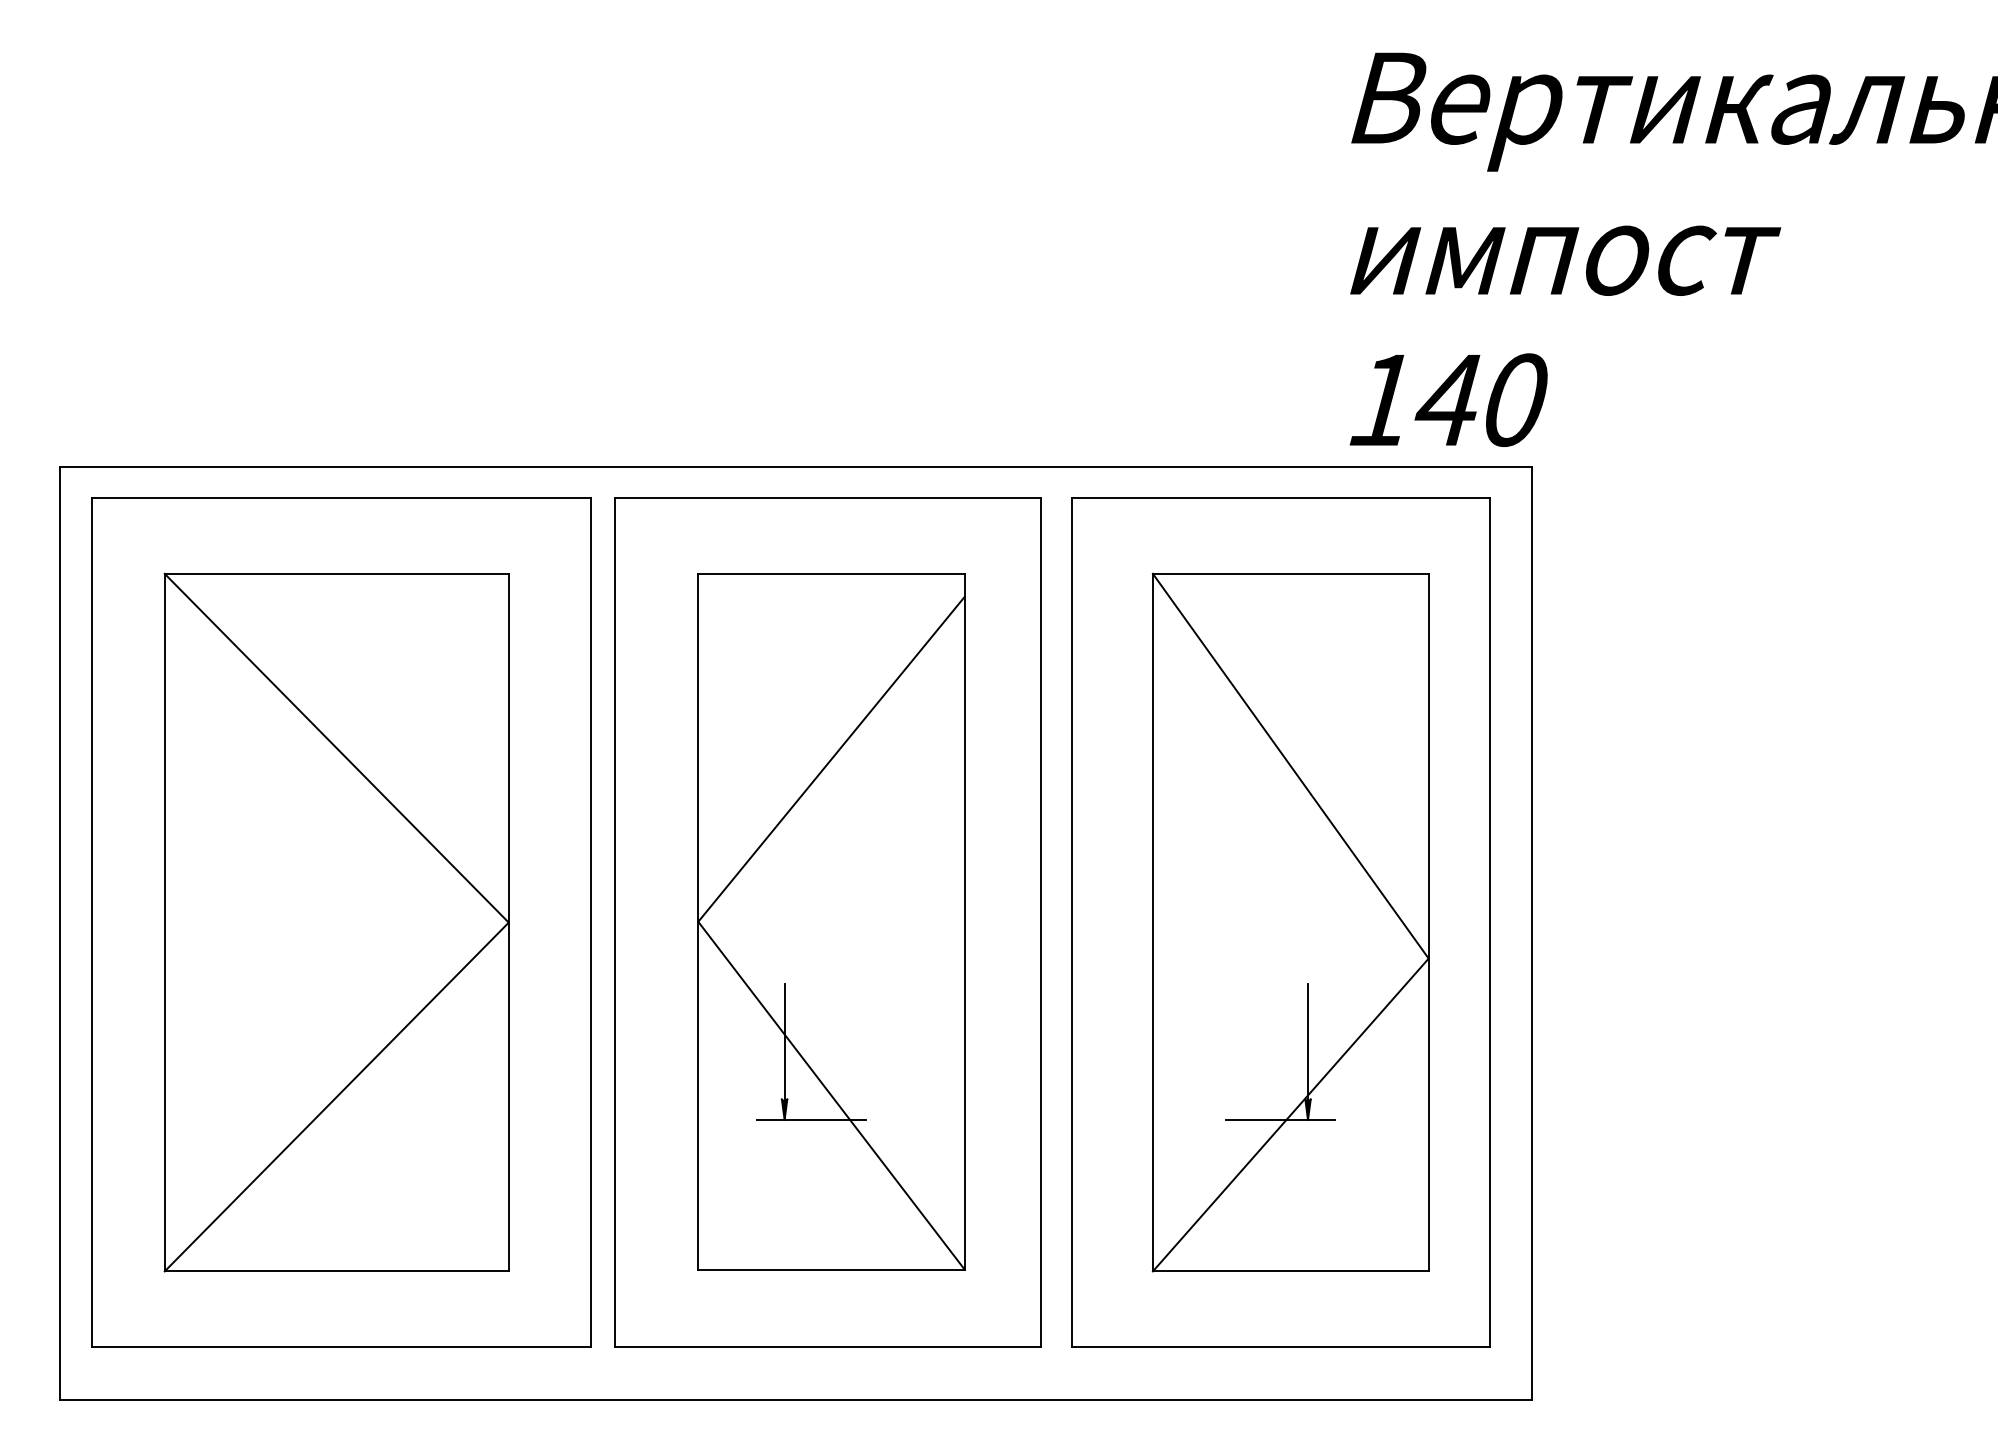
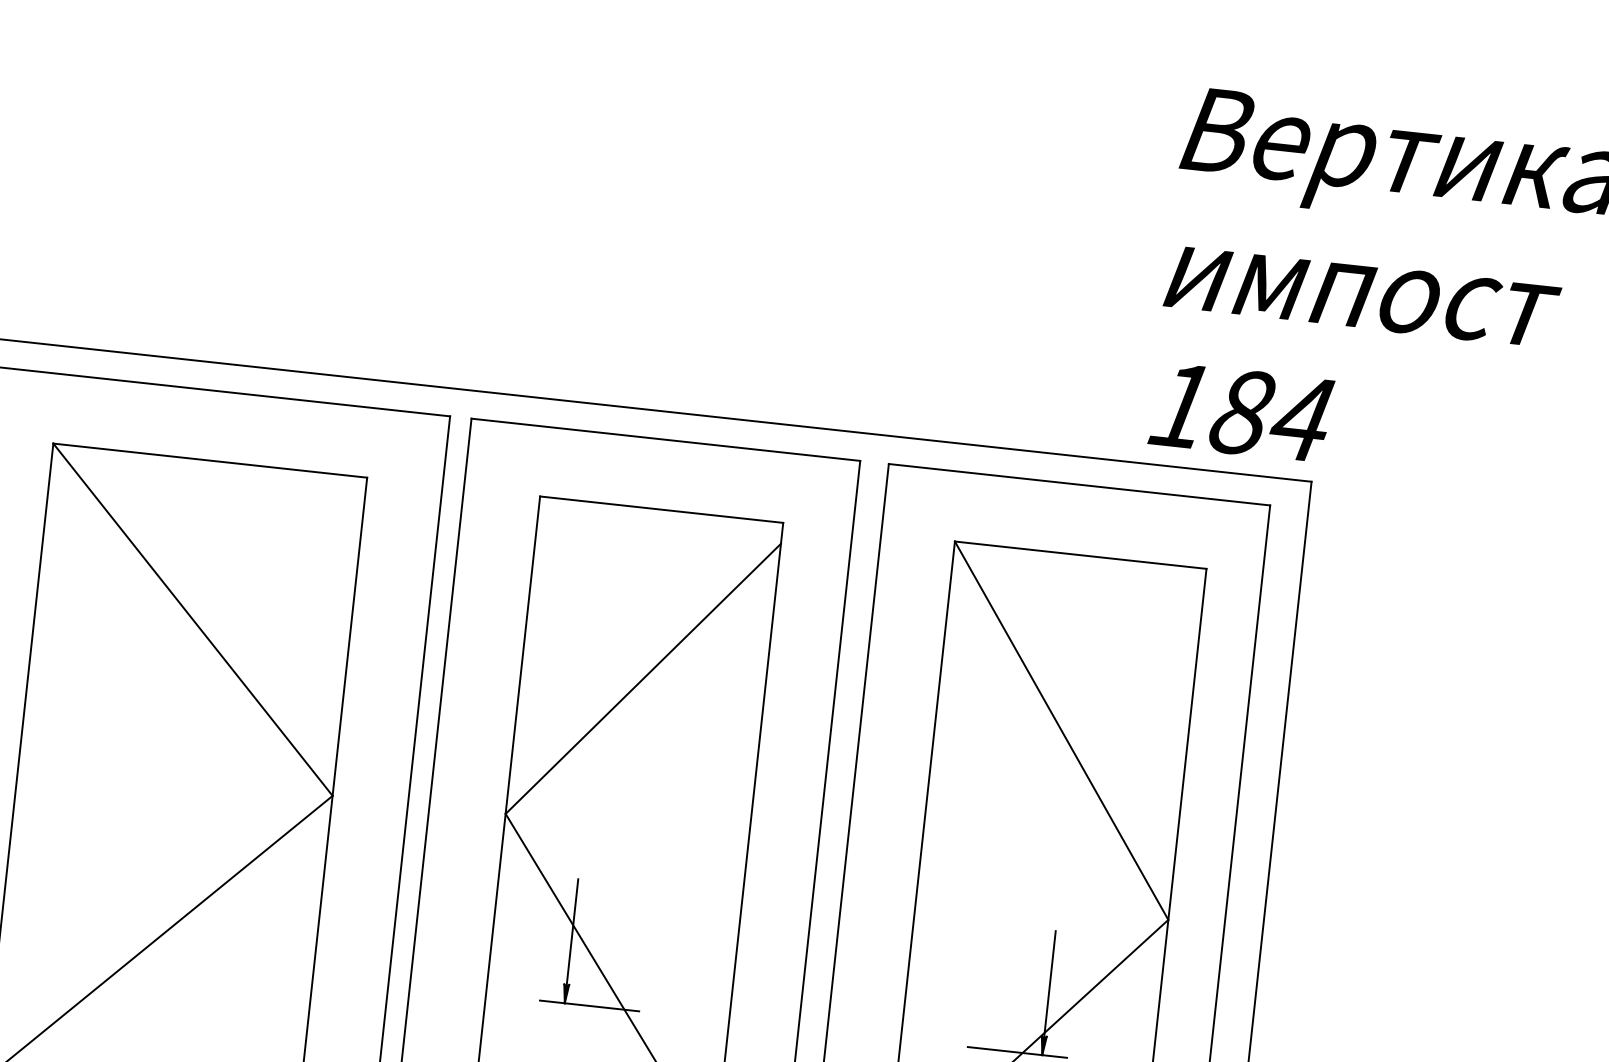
text: (1480, 400) -> (1270, 415), 140 -> 184

